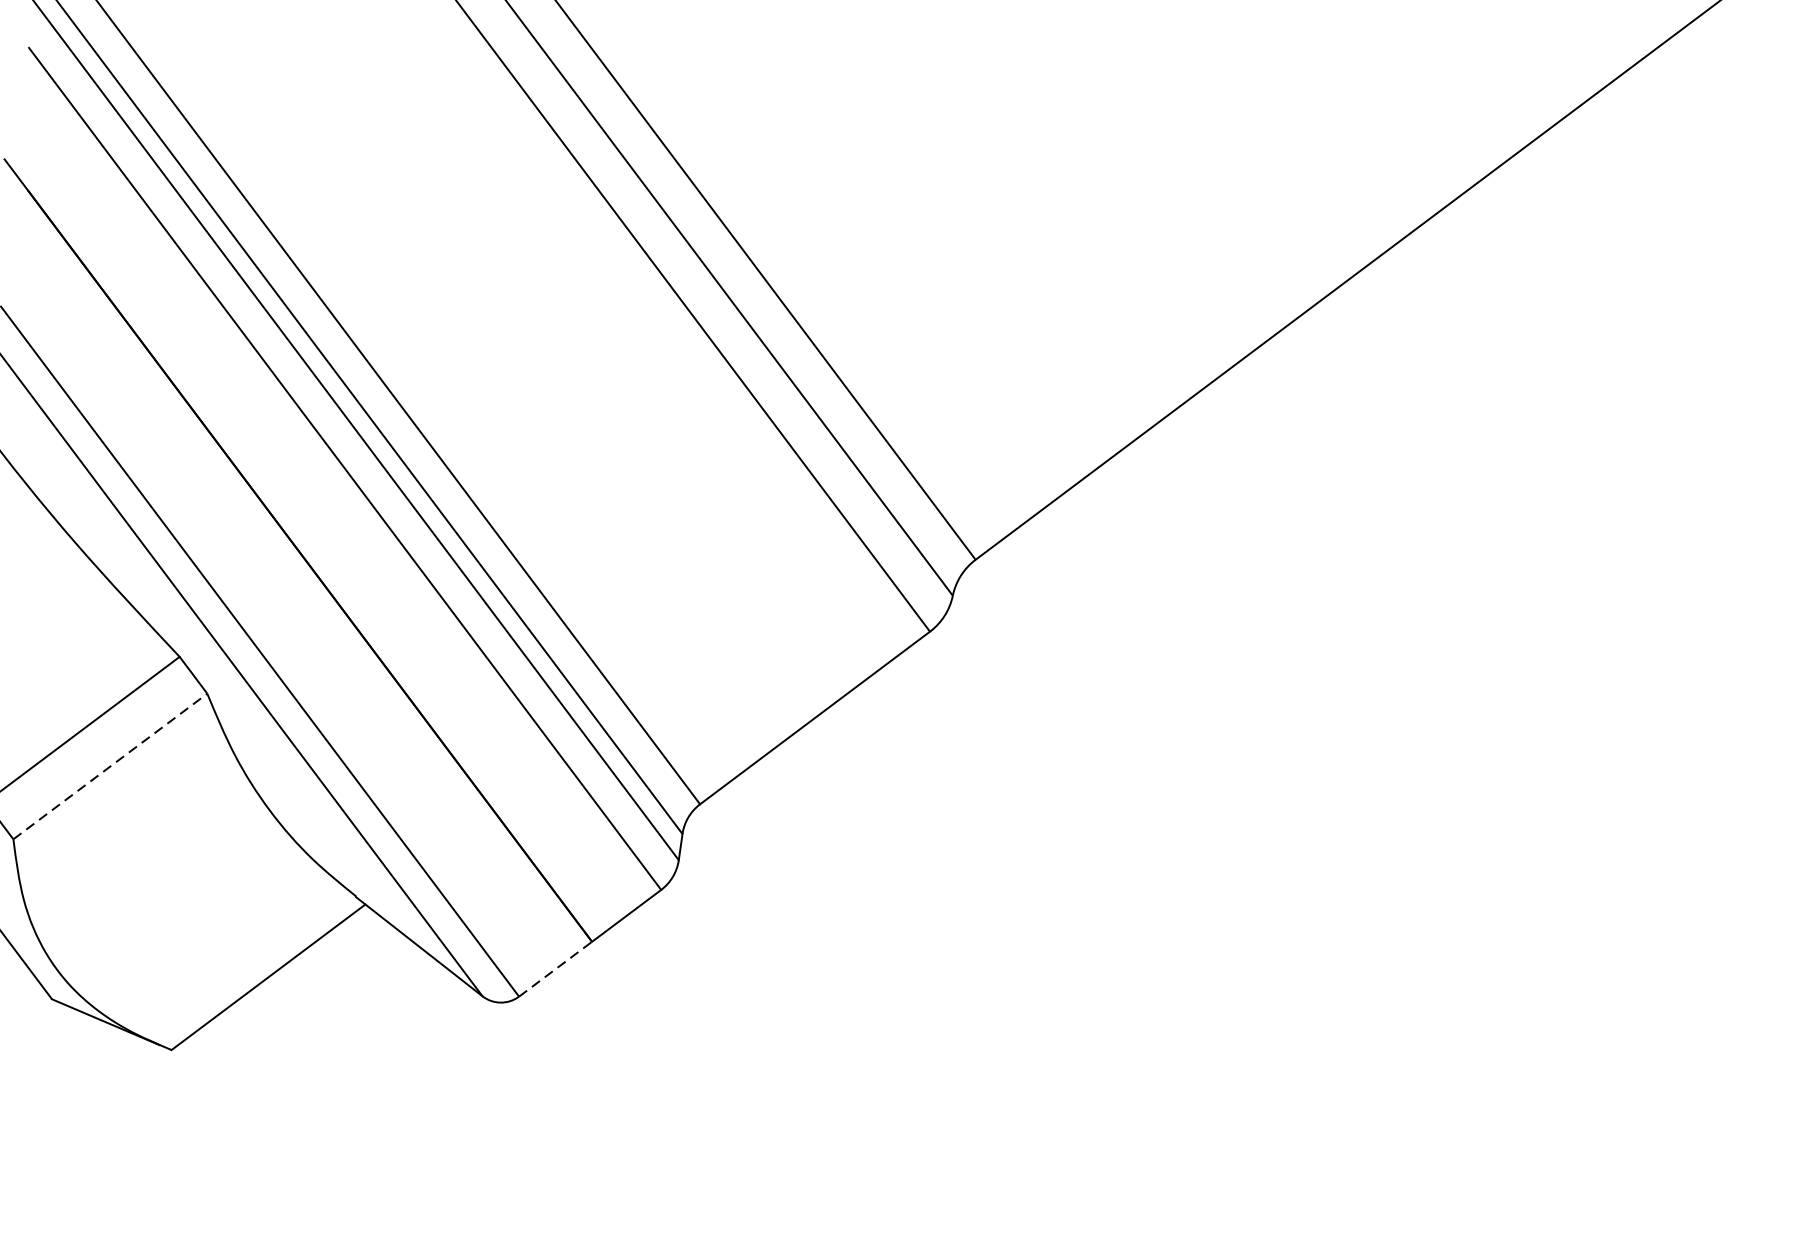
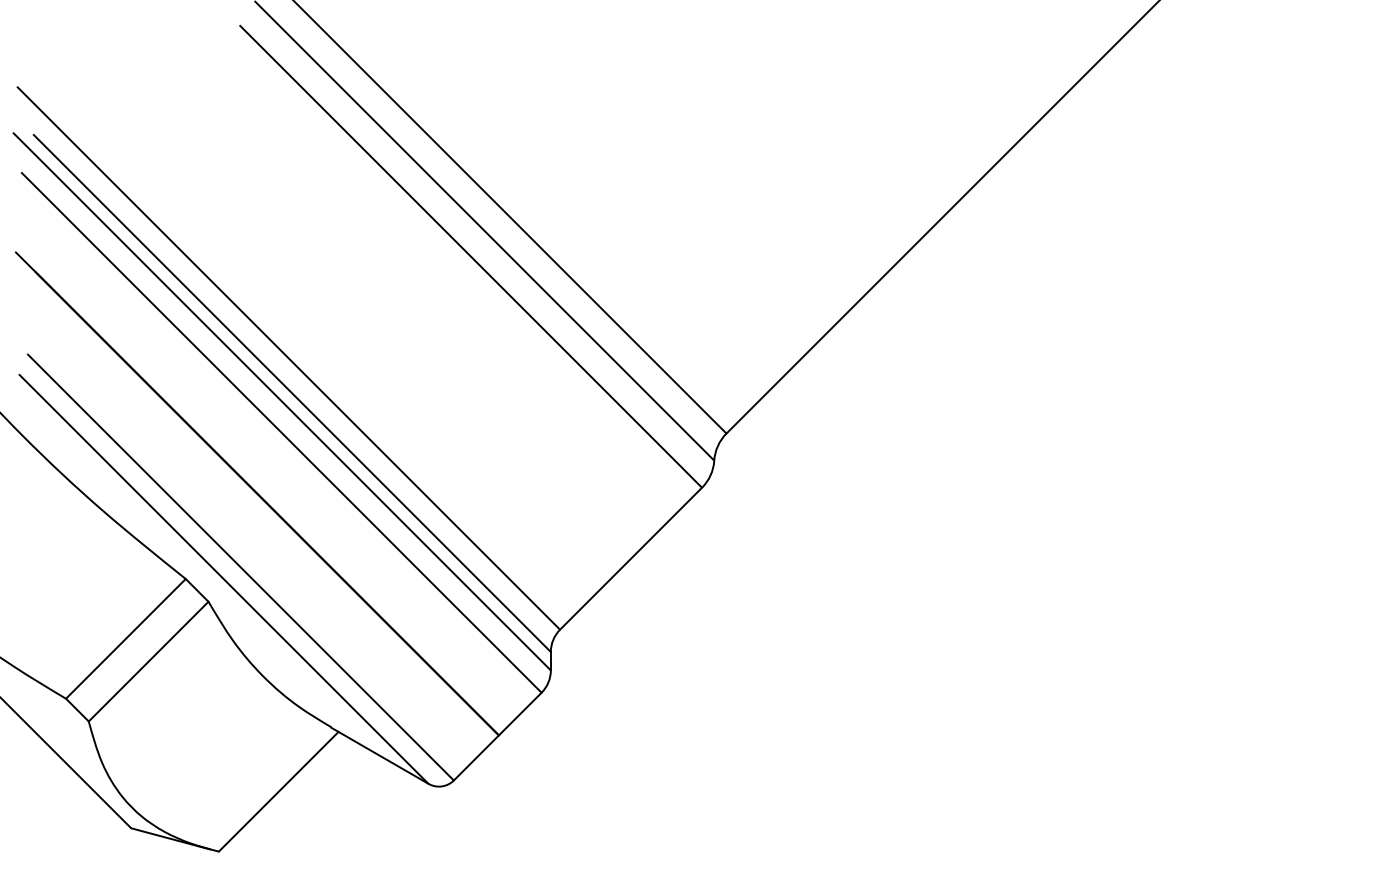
line: (110, 766) -> (148, 661), dashed -> solid
line: (555, 968) -> (476, 757), dashed -> solid

